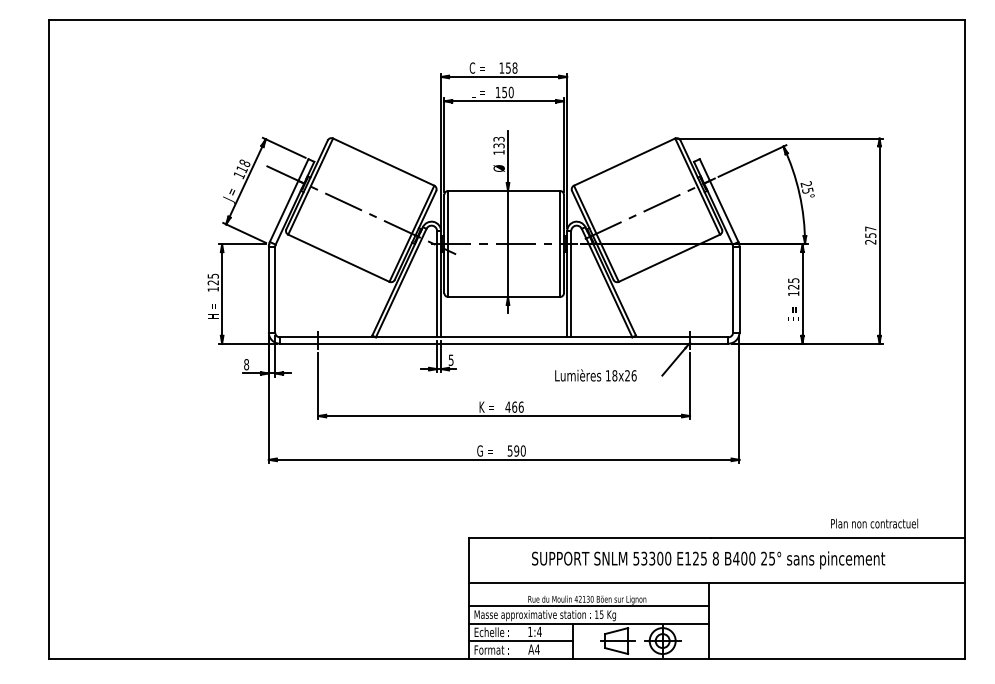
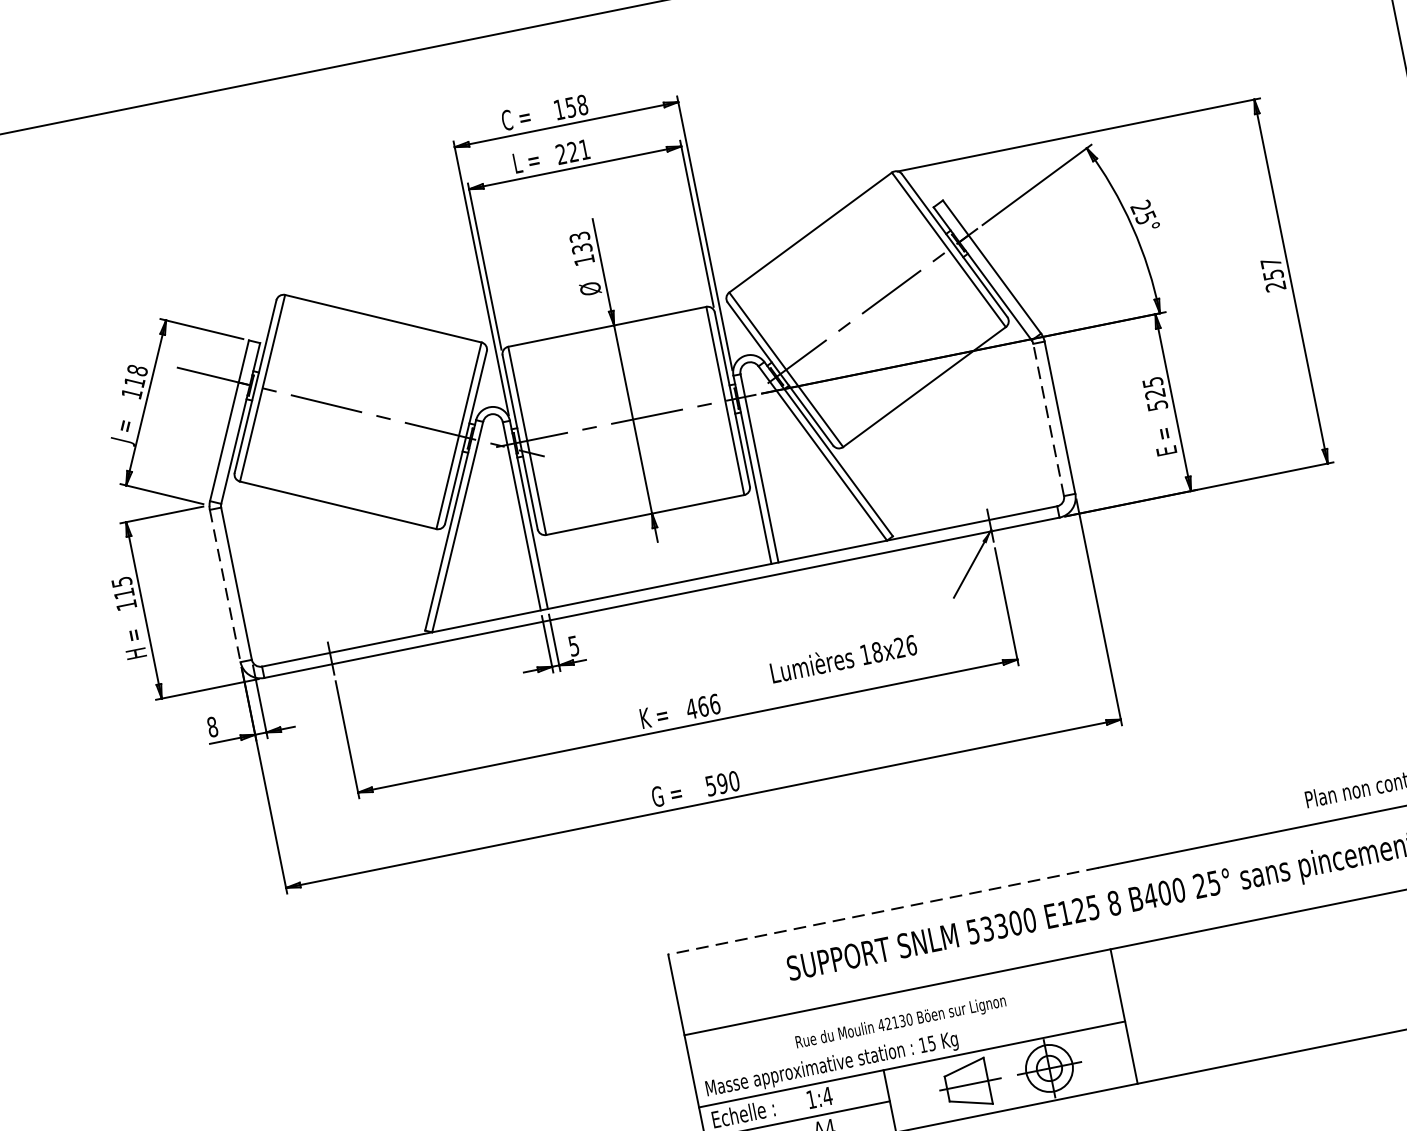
text: (504, 92) -> (572, 152), 150 -> 221
text: (212, 282) -> (122, 593), 125 -> 115
line: (268, 289) -> (224, 585), solid -> dashed
line: (733, 289) -> (1049, 419), solid -> dashed
text: (793, 293) -> (1157, 405), 125 -> 525
text: (595, 375) -> (842, 658), moved
line: (589, 537) -> (882, 910), solid -> dashed
line: (588, 606) -> (905, 1033), removed

